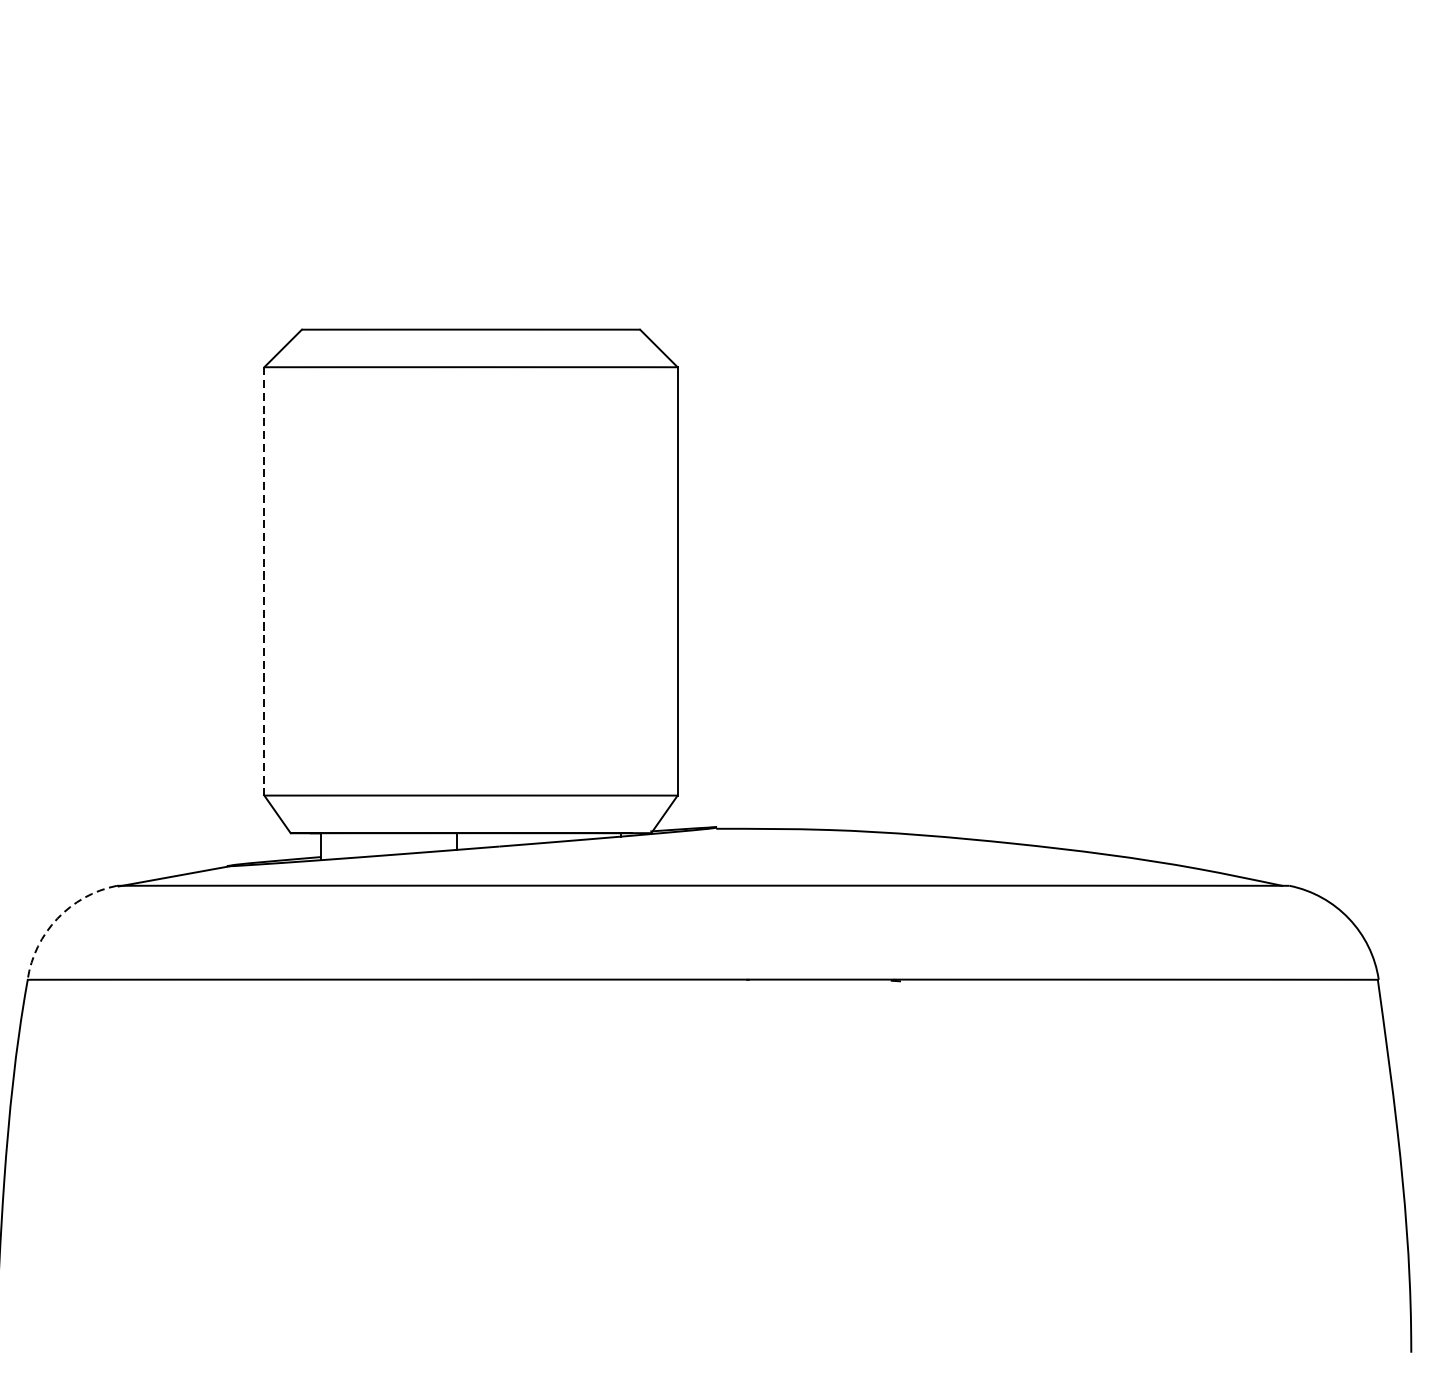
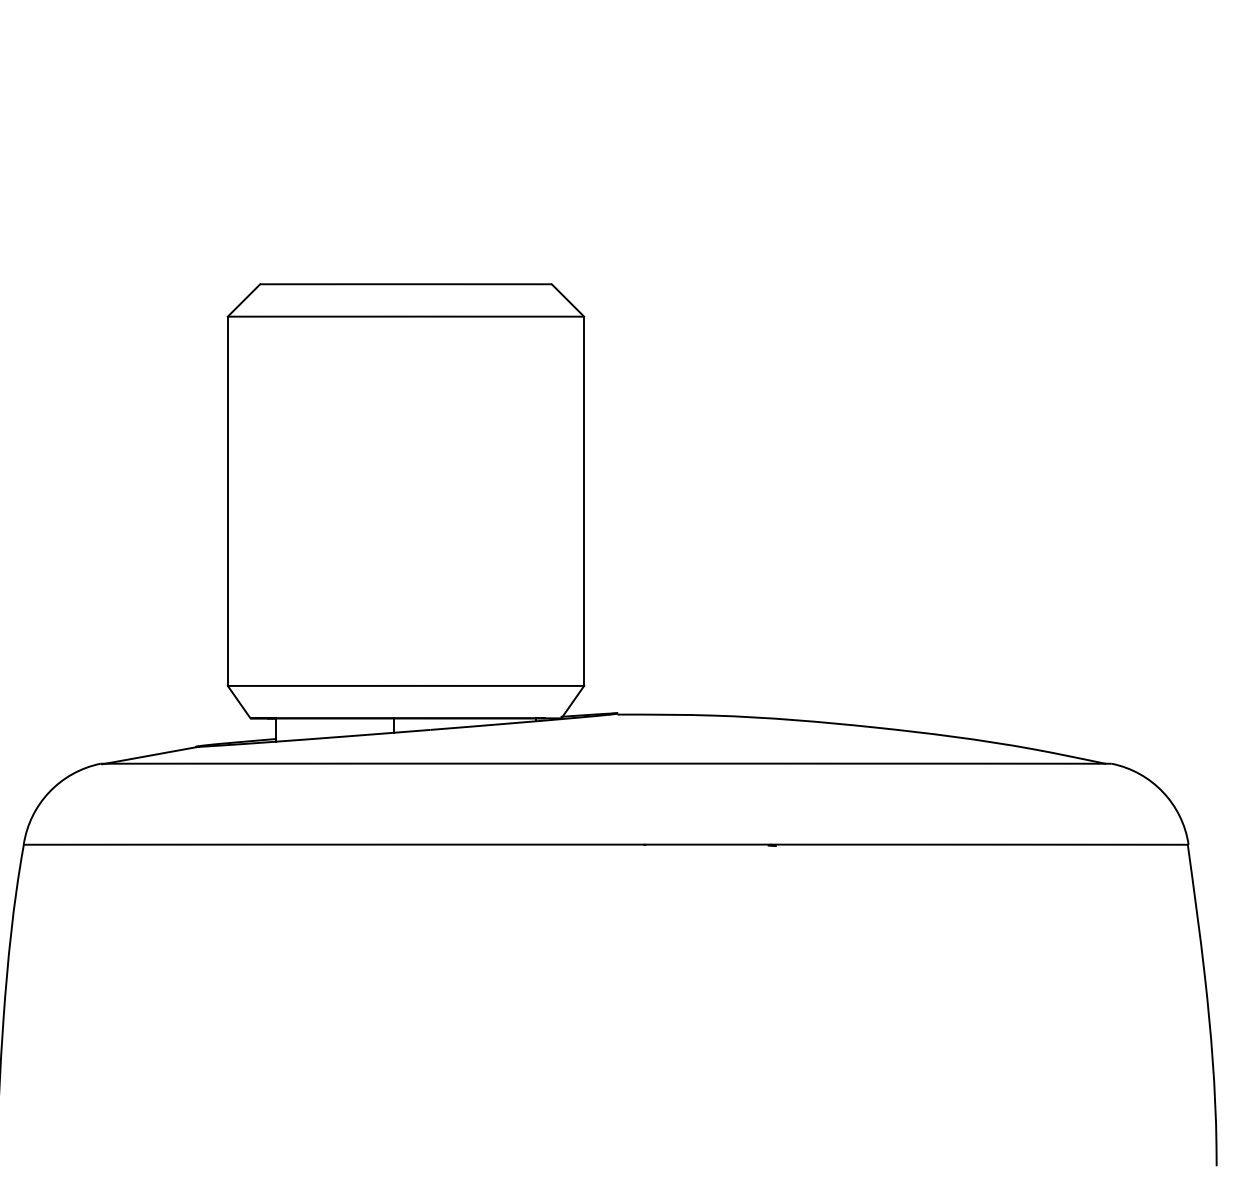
line: (263, 581) -> (227, 501), dashed -> solid
arc: (57, 919) -> (49, 792), dashed -> solid

